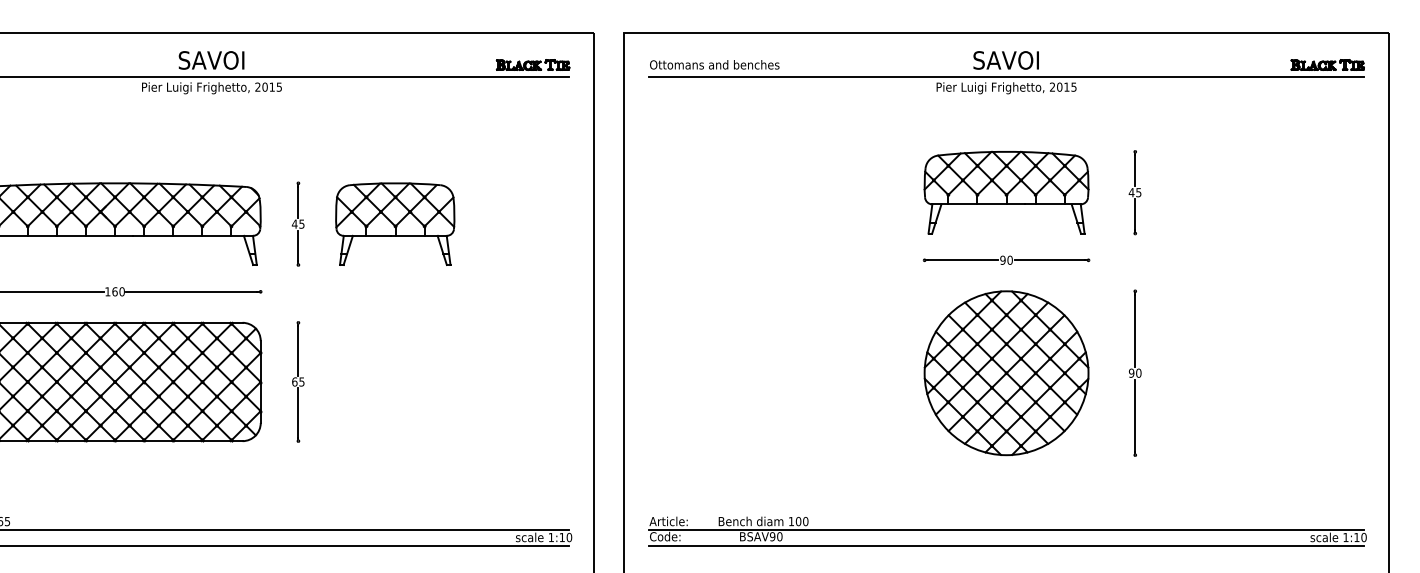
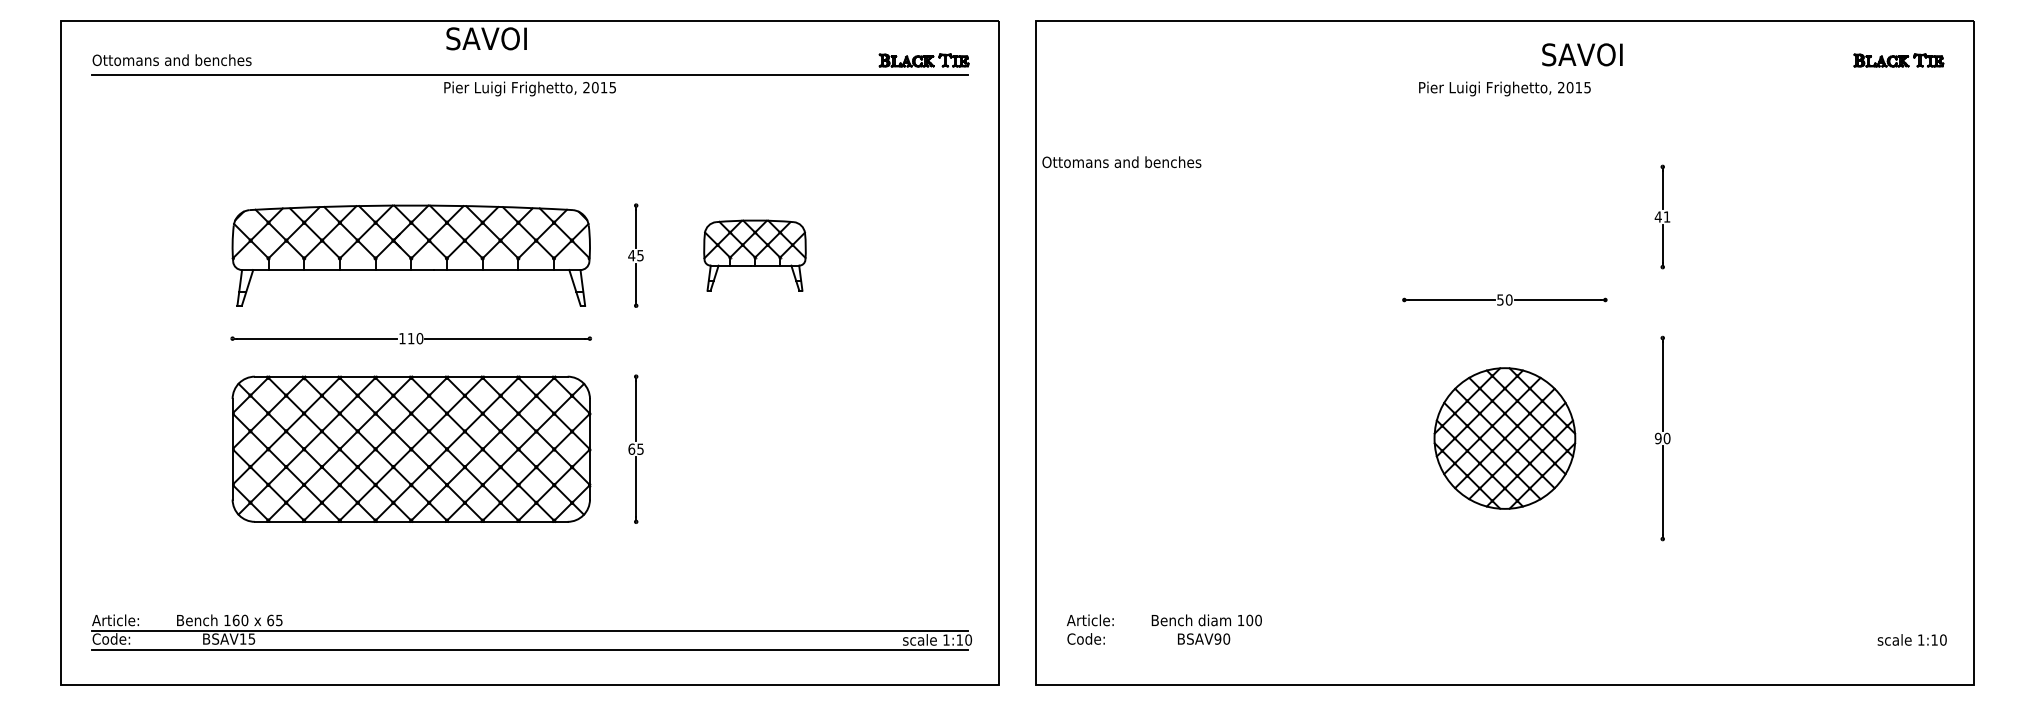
text: (211, 60) -> (486, 38), moved
text: (1006, 60) -> (1582, 54), moved
text: (714, 65) -> (1121, 162), moved
line: (1006, 76) -> (1504, 74), removed
text: (1138, 192) -> (1666, 216), 45 -> 41
part: (1006, 193) -> (1504, 217), removed
part: (394, 224) -> (754, 255), size x0.7
text: (1003, 259) -> (1500, 299), 90 -> 50
text: (114, 291) -> (410, 338), 160 -> 110
part: (1006, 373) -> (1504, 438), size x0.7
line: (1006, 530) -> (1504, 631), removed
line: (1006, 546) -> (1504, 650), removed

